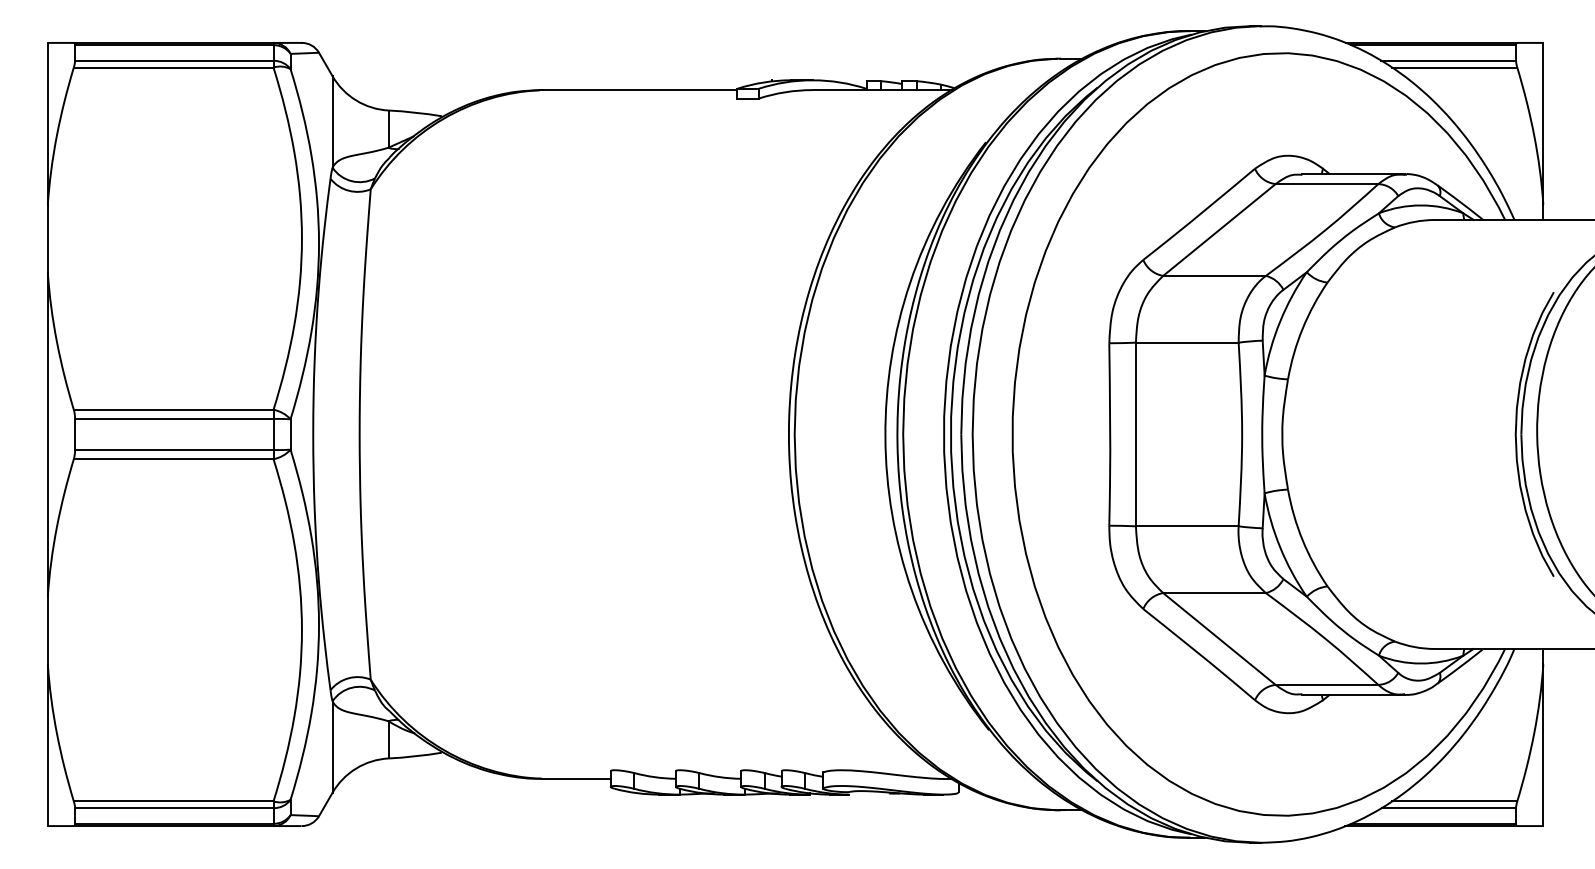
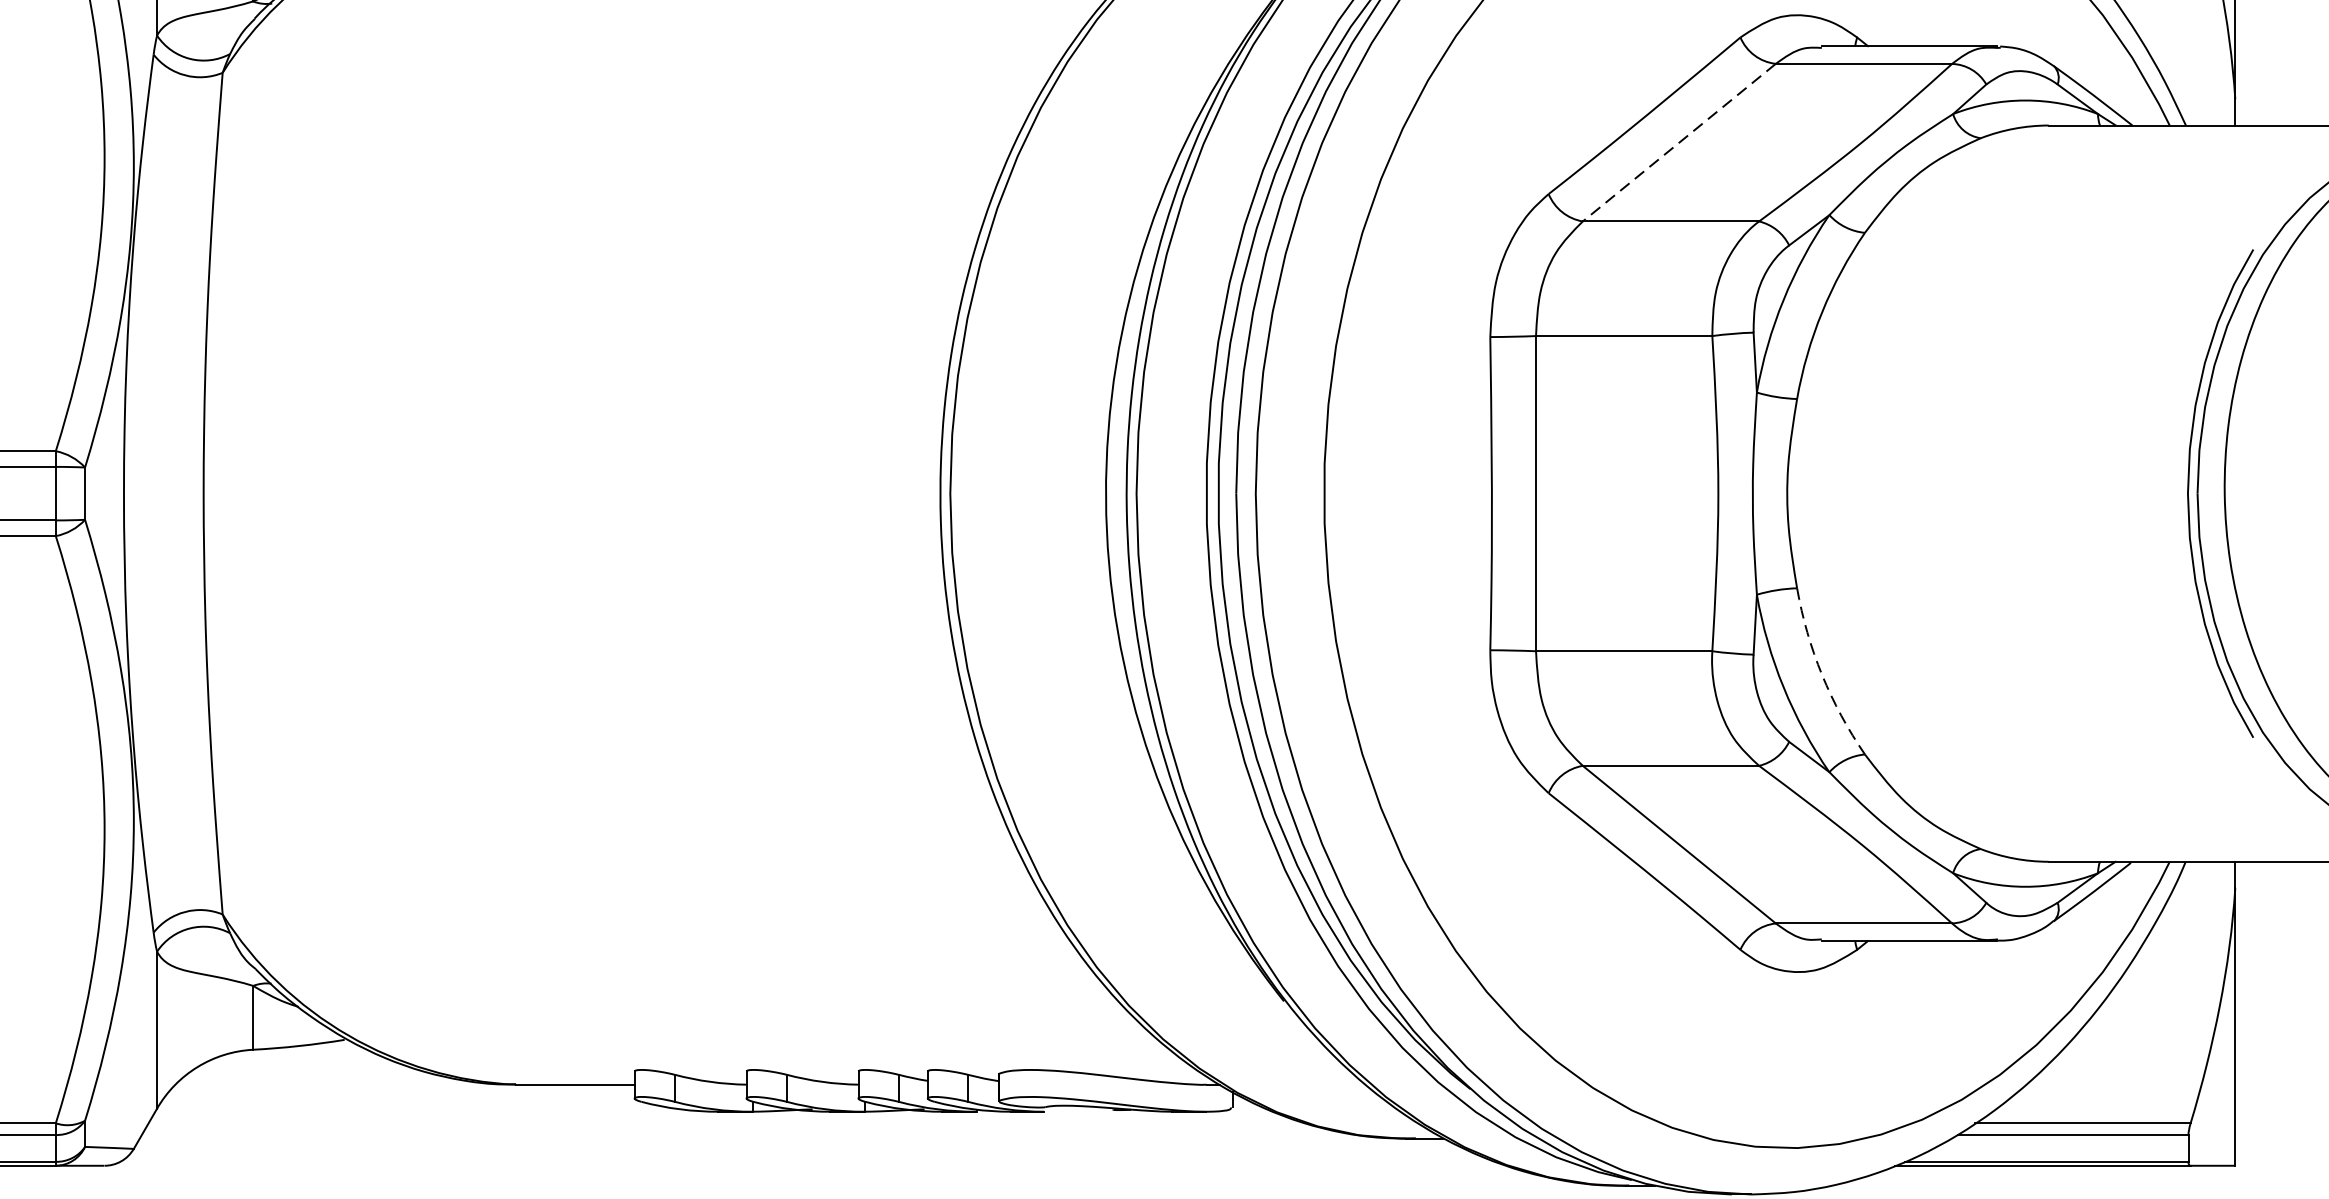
line: (1219, 230) -> (1679, 143), solid -> dashed
arc: (1302, 540) -> (1821, 675), solid -> dashed

